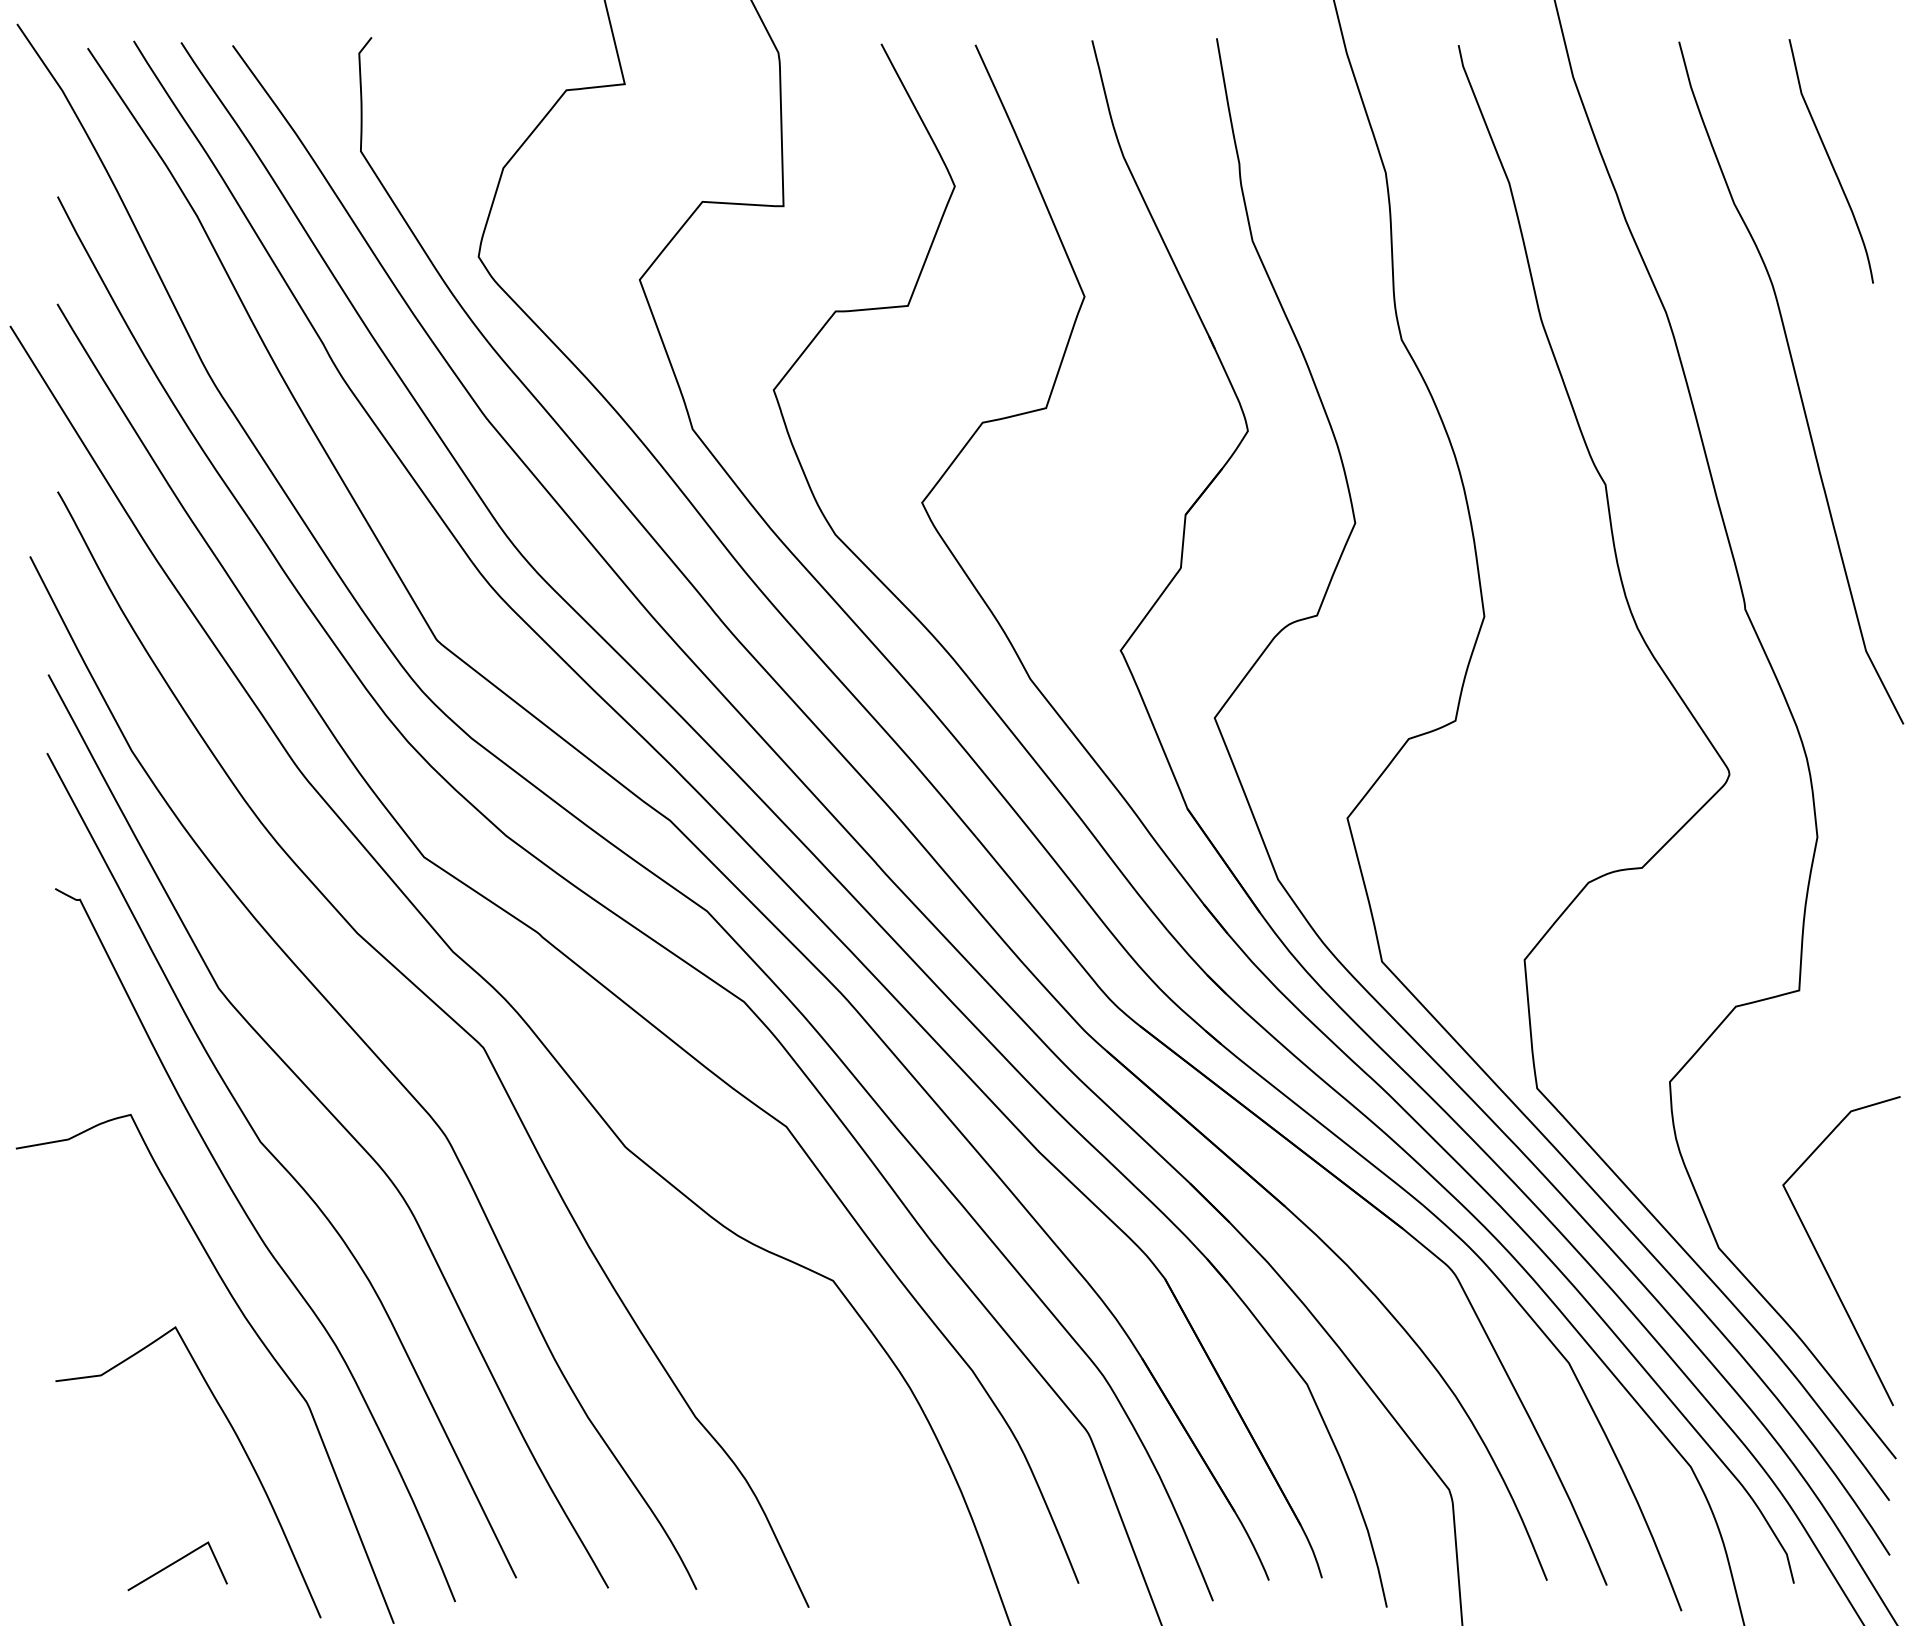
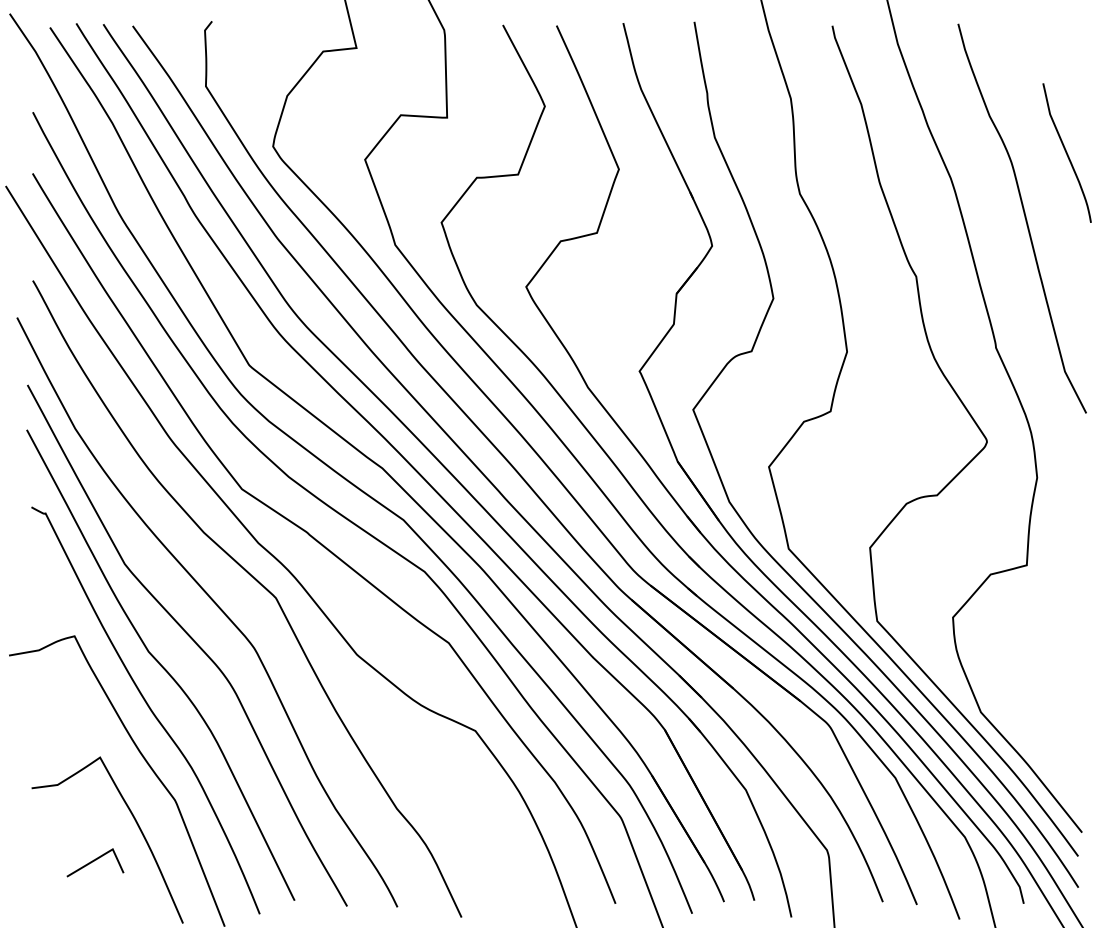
curve: (1830, 160) -> (1066, 152), moved
curve: (1823, 1260) -> (1040, 719), removed
curve: (176, 1563) -> (94, 861), moved

